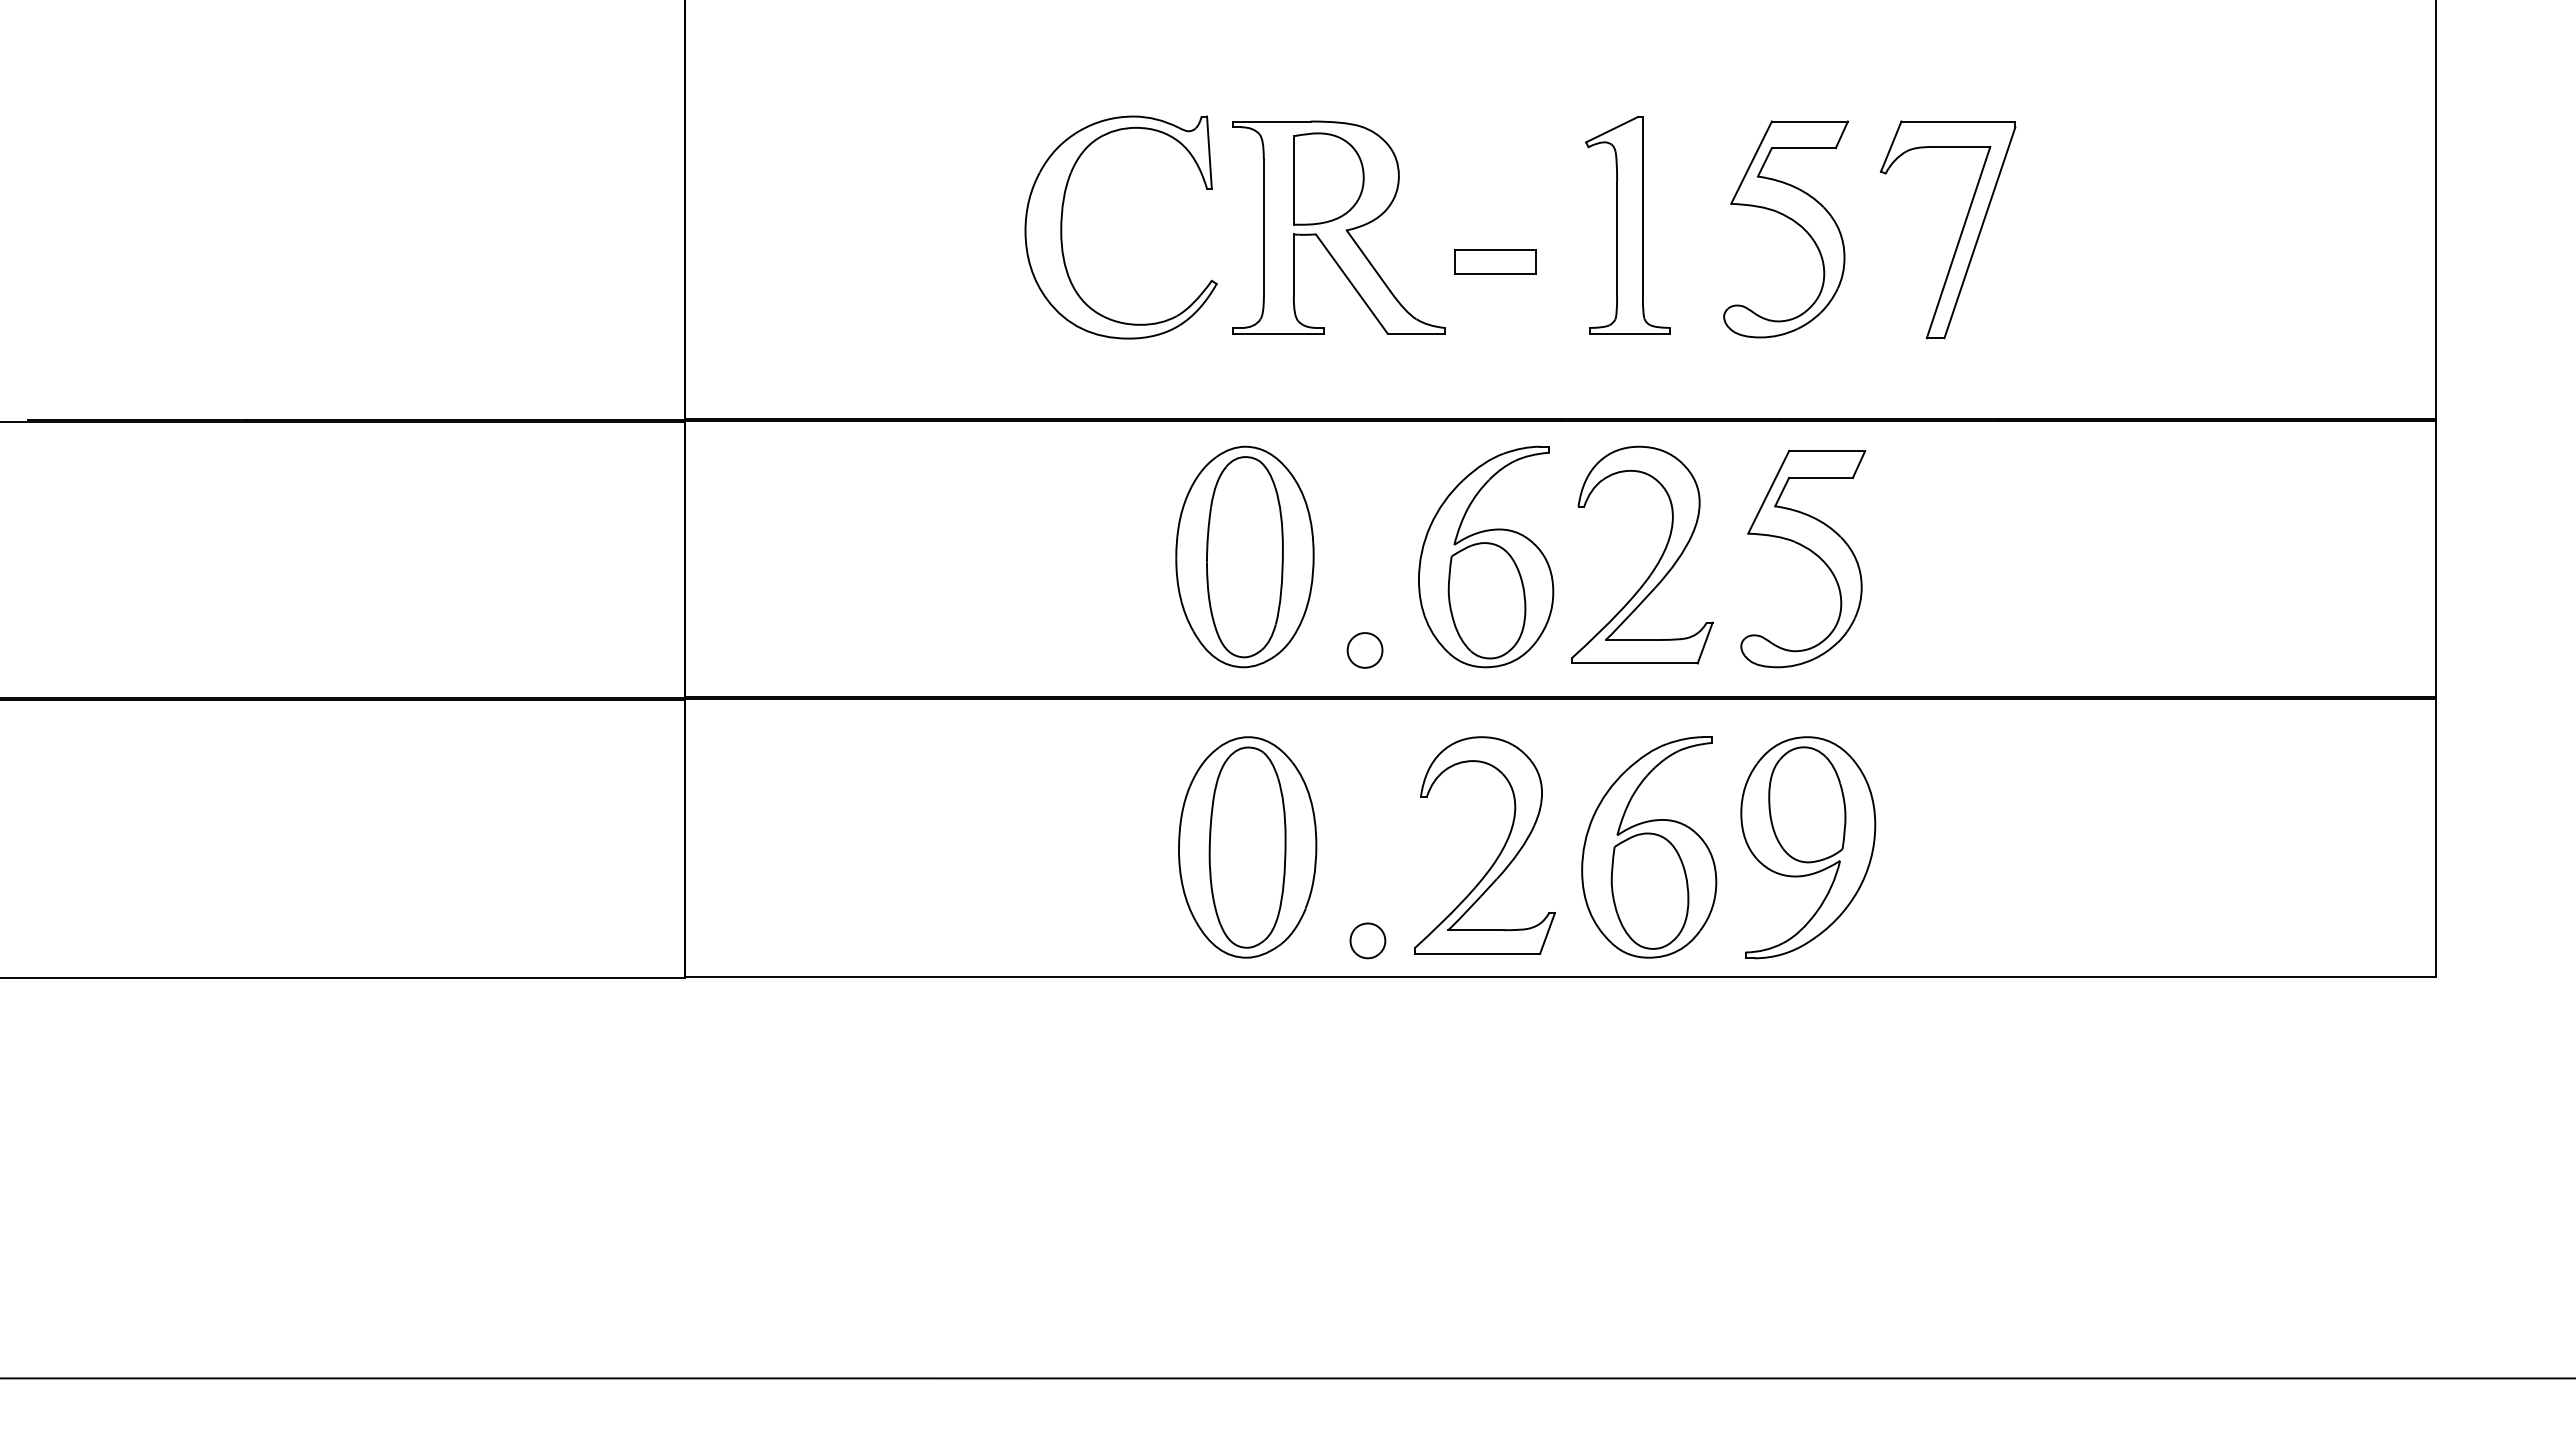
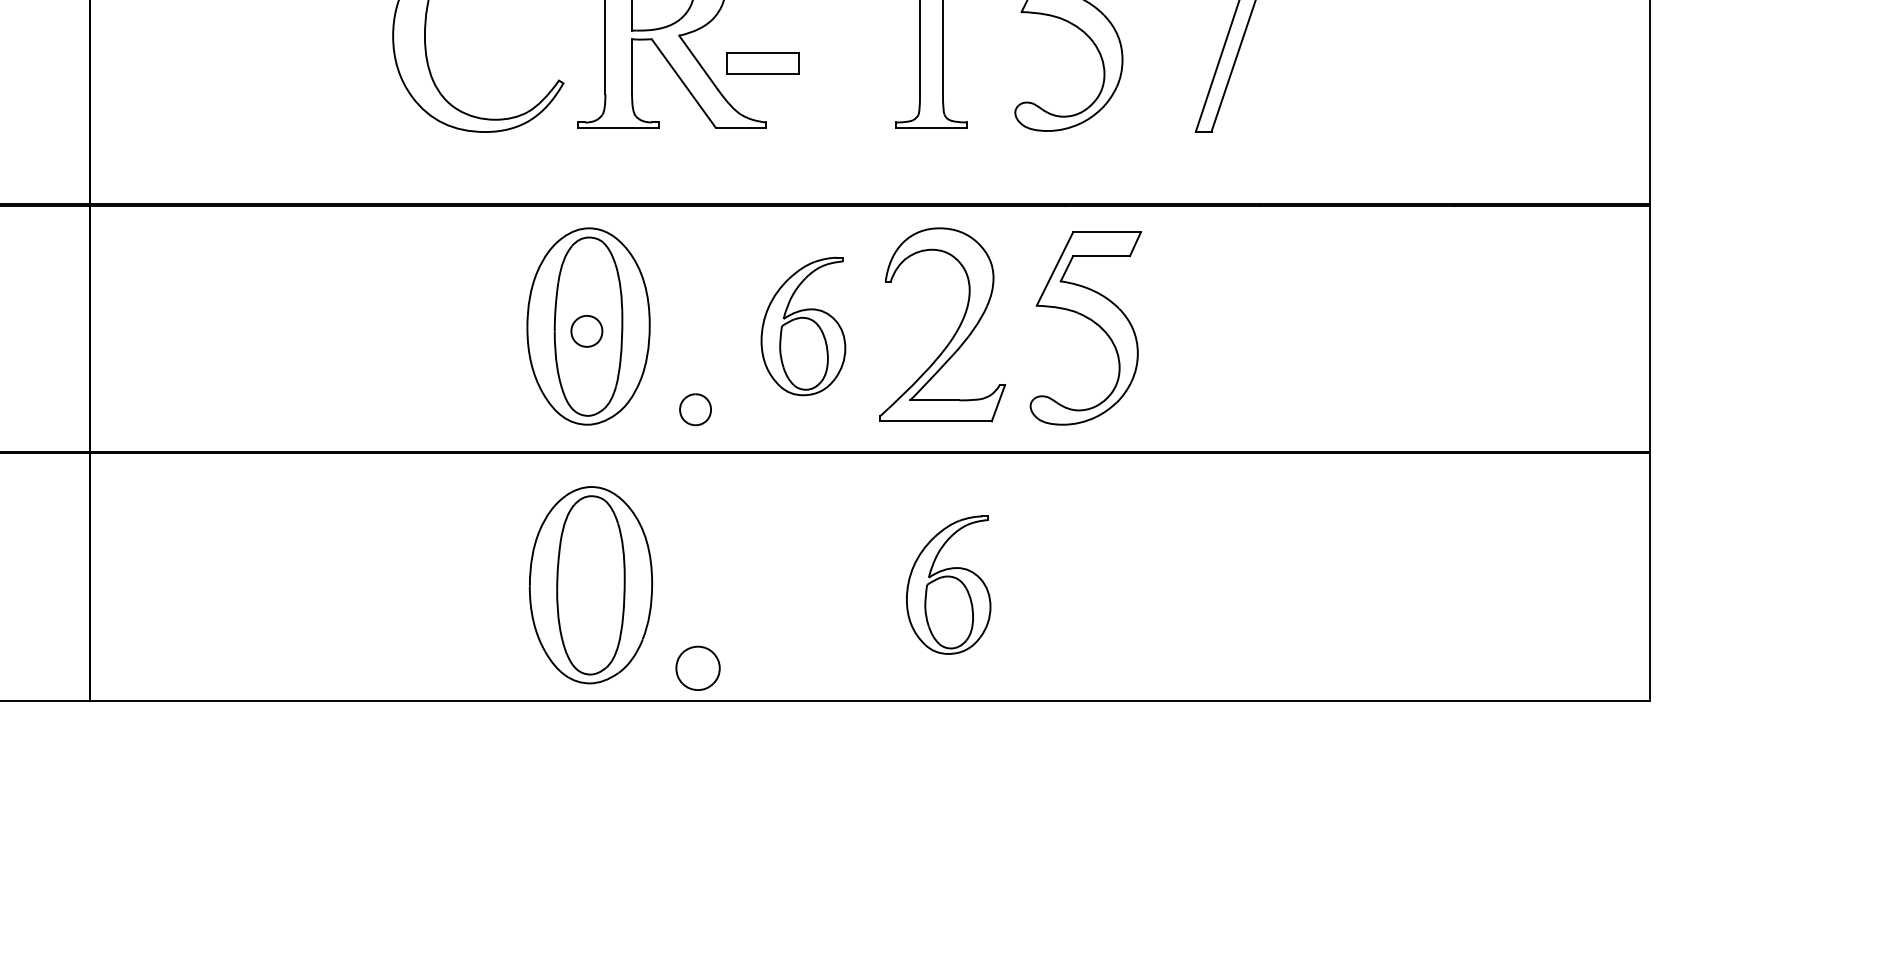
part: (1495, 261) -> (763, 63), moved
part: (1486, 556) -> (803, 326), size x0.7
part: (1242, 562) -> (586, 331), added
part: (1649, 847) -> (948, 585), size x0.7
part: (1808, 847) -> (1090, 585), removed
part: (1498, 854) -> (814, 591), removed
part: (1367, 940) -> (697, 668), size x1.4

